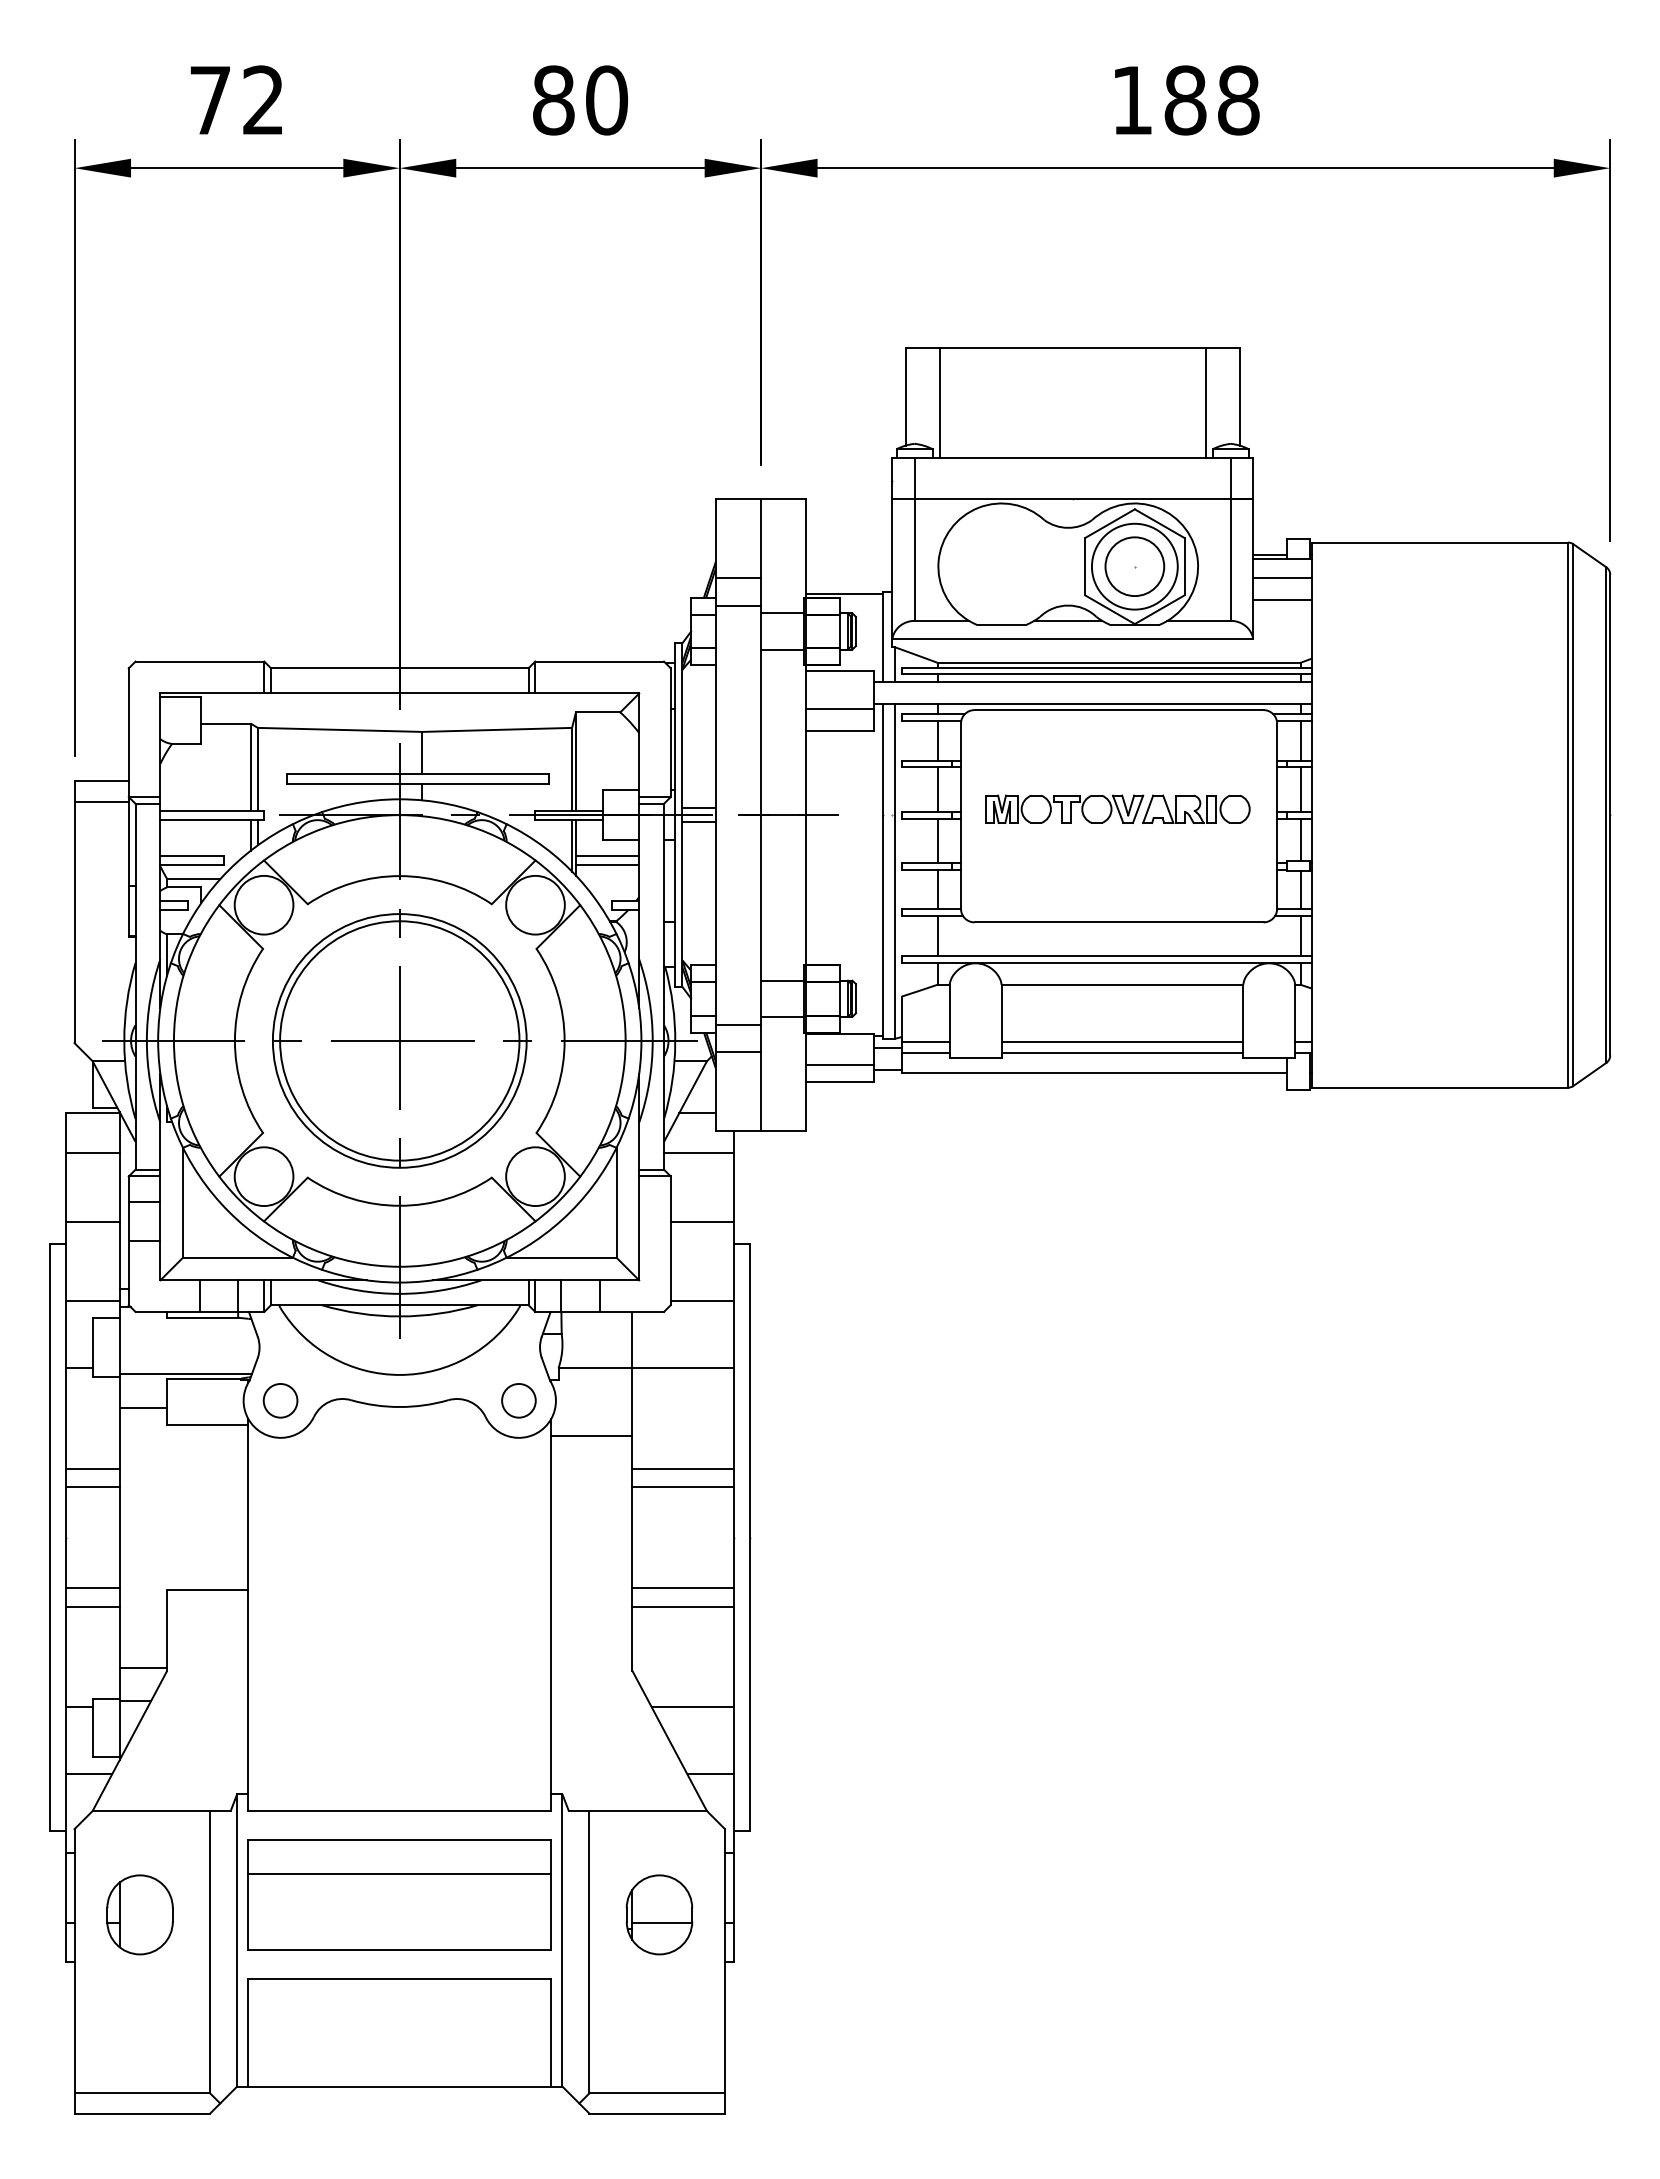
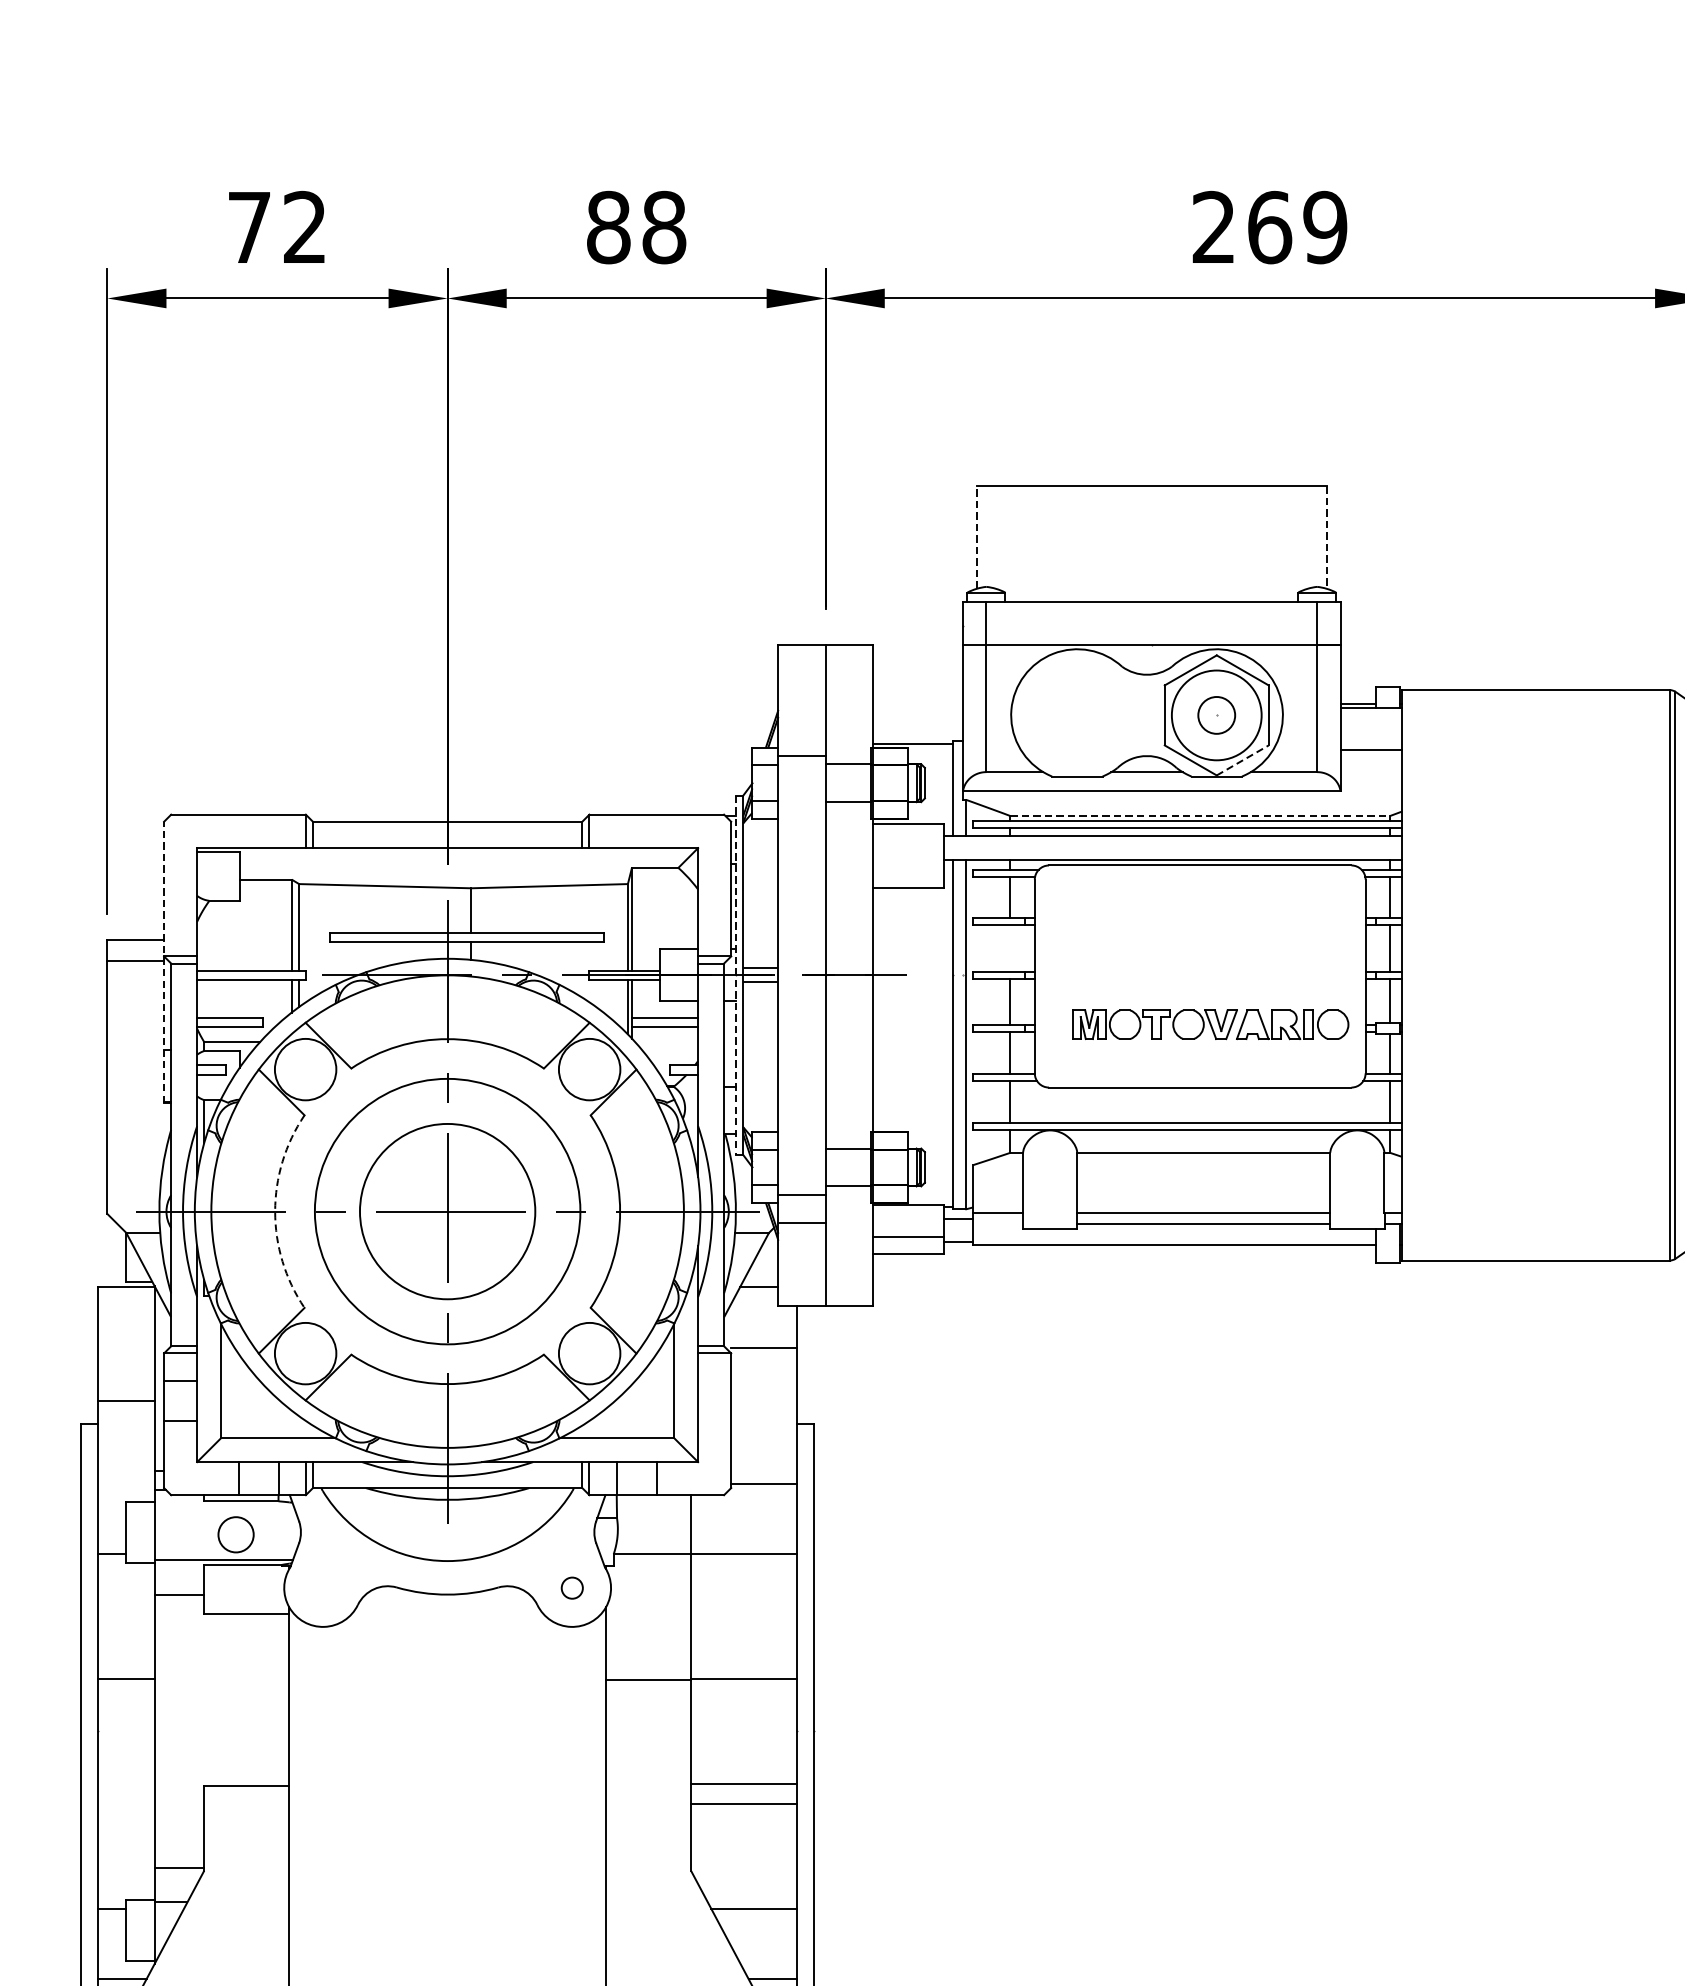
text: (607, 100) -> (664, 227), 80 -> 88
text: (1185, 100) -> (1269, 227), 188 -> 269
line: (905, 396) -> (976, 537), solid -> dashed
line: (1239, 397) -> (1326, 538), solid -> dashed
line: (939, 402) -> (1012, 543), removed
line: (1205, 402) -> (1290, 543), removed
circle: (1134, 566) -> (1216, 715), size x0.6
line: (1282, 577) -> (1371, 726), removed
line: (738, 578) -> (802, 727), removed
line: (1159, 609) -> (1242, 760), solid -> dashed
line: (1119, 662) -> (1200, 815), solid -> dashed
line: (840, 709) -> (908, 864), removed
line: (937, 789) -> (1010, 948), removed
line: (128, 802) -> (163, 962), solid -> dashed
part: (1117, 809) -> (1210, 1024), moved
line: (675, 815) -> (736, 975), solid -> dashed
arc: (234, 1040) -> (274, 1211), solid -> dashed
circle: (399, 1040) -> (447, 1211), size x0.7
line: (925, 1053) -> (997, 1224), removed
line: (92, 1152) -> (126, 1328), removed
line: (699, 1152) -> (761, 1328), removed
line: (702, 1222) -> (764, 1348), moved
line: (92, 1301) -> (126, 1484), removed
circle: (280, 1400) -> (235, 1534), moved
circle: (518, 1400) -> (571, 1587), size x0.6
line: (591, 1436) -> (648, 1679), moved
line: (92, 1468) -> (126, 1658), removed
line: (683, 1468) -> (744, 1658), removed
line: (92, 1588) -> (126, 1784), removed
line: (92, 1606) -> (126, 1803), removed

